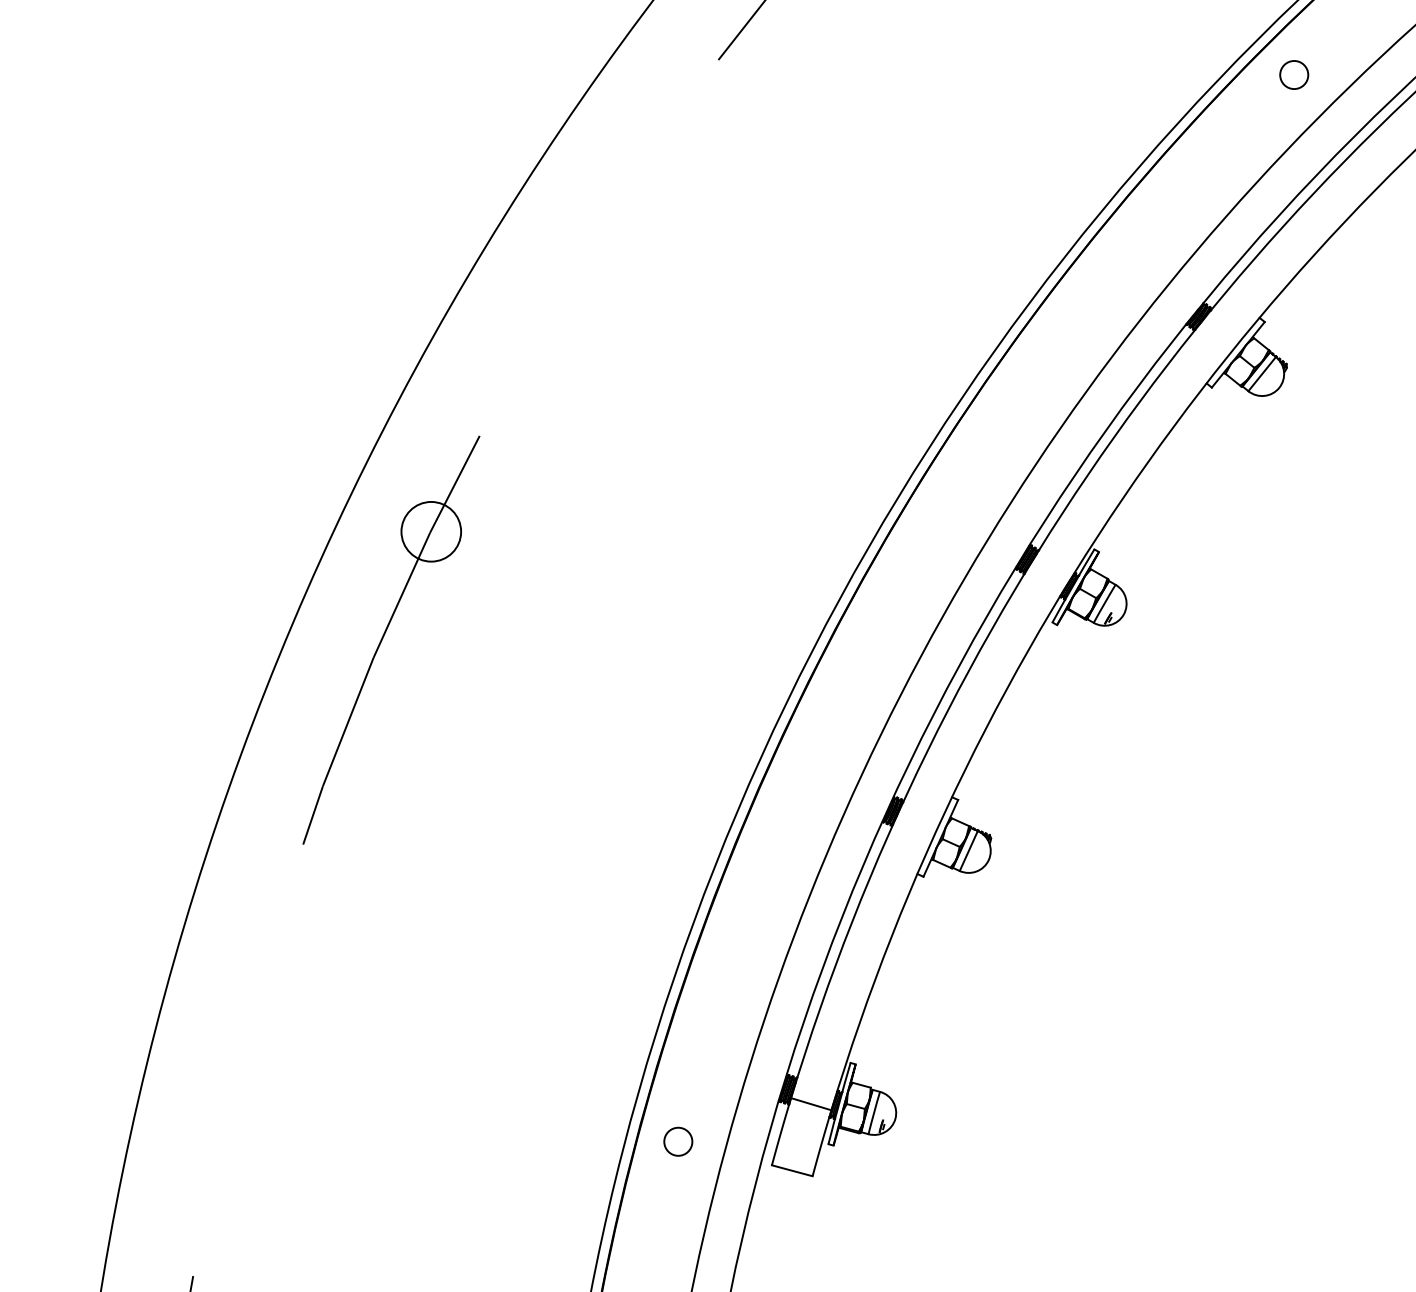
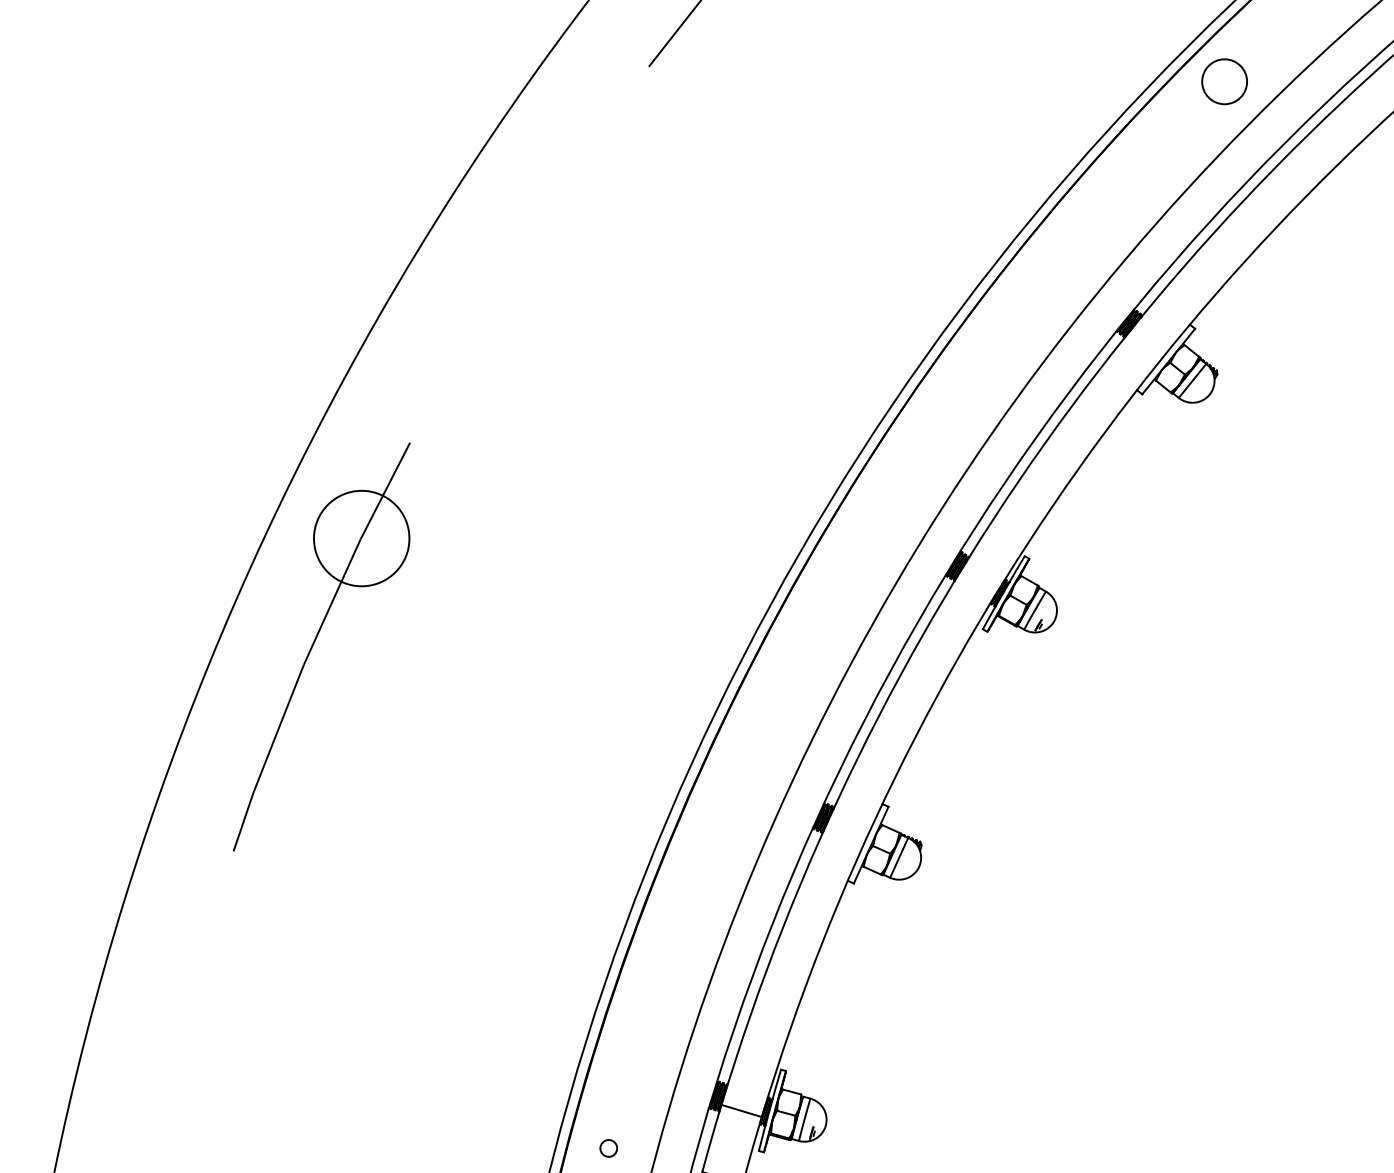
circle: (1294, 74) -> (1224, 81), size x1.6
circle: (431, 531) -> (361, 538), size x1.6
circle: (678, 1141) -> (608, 1148), size x0.6

